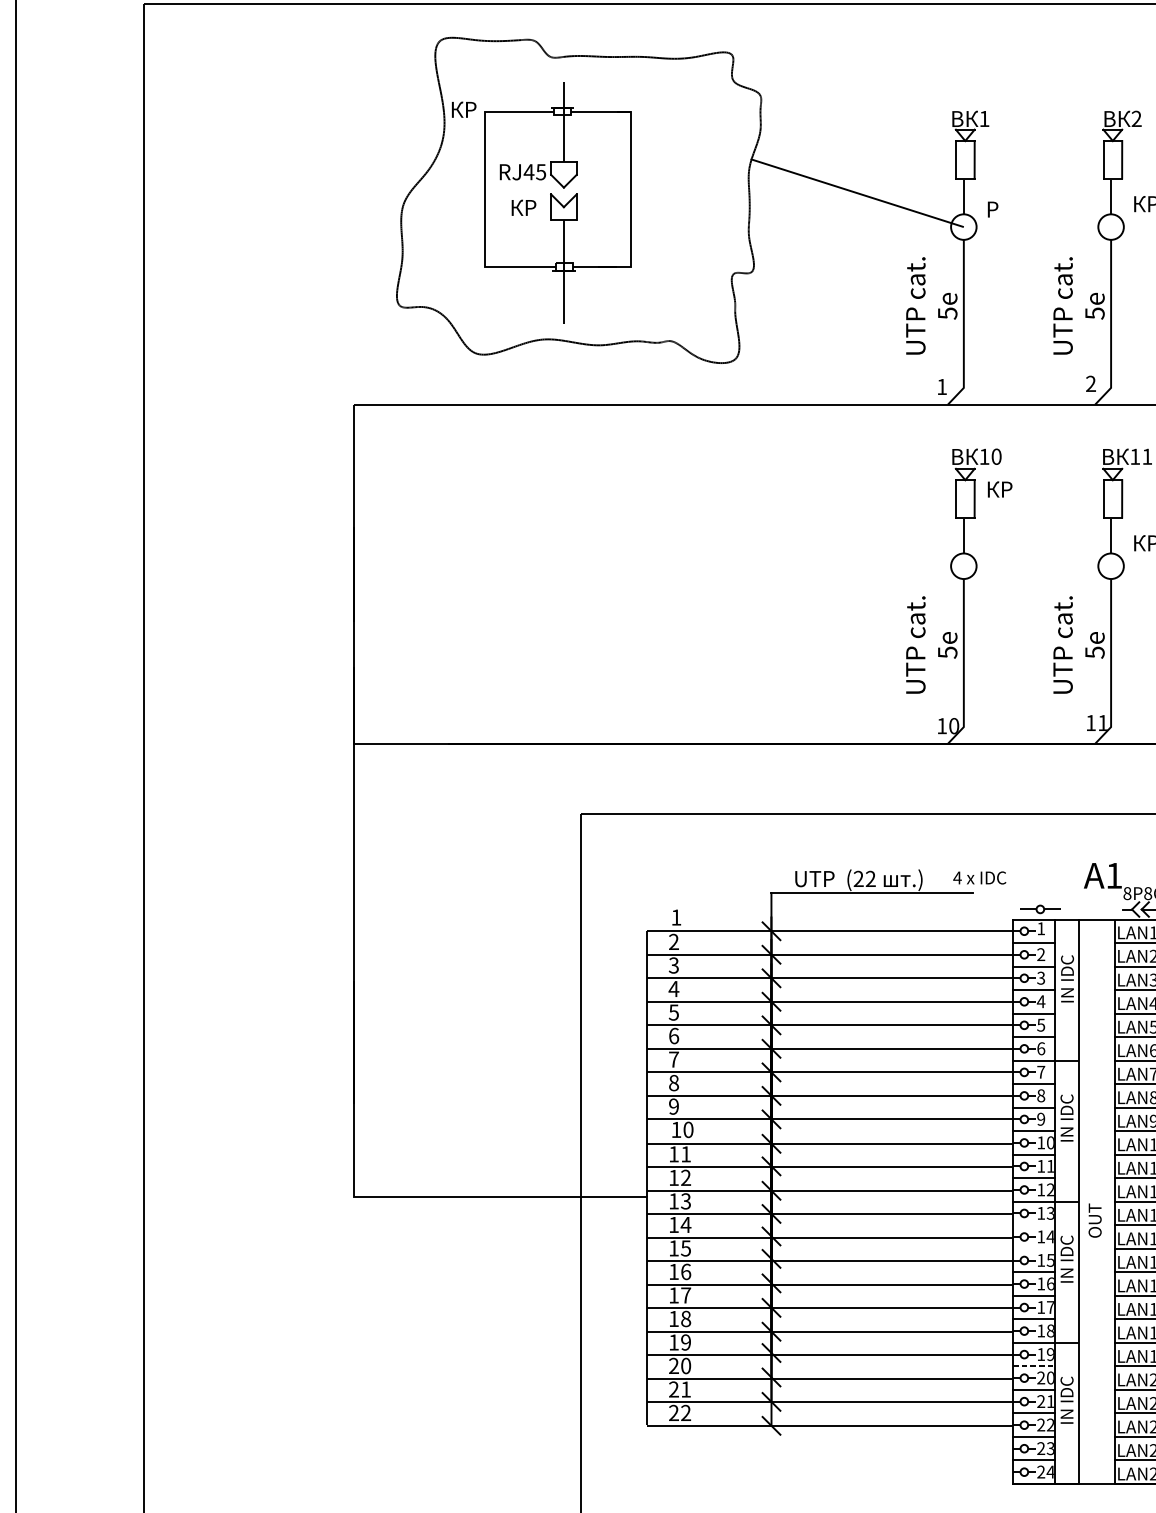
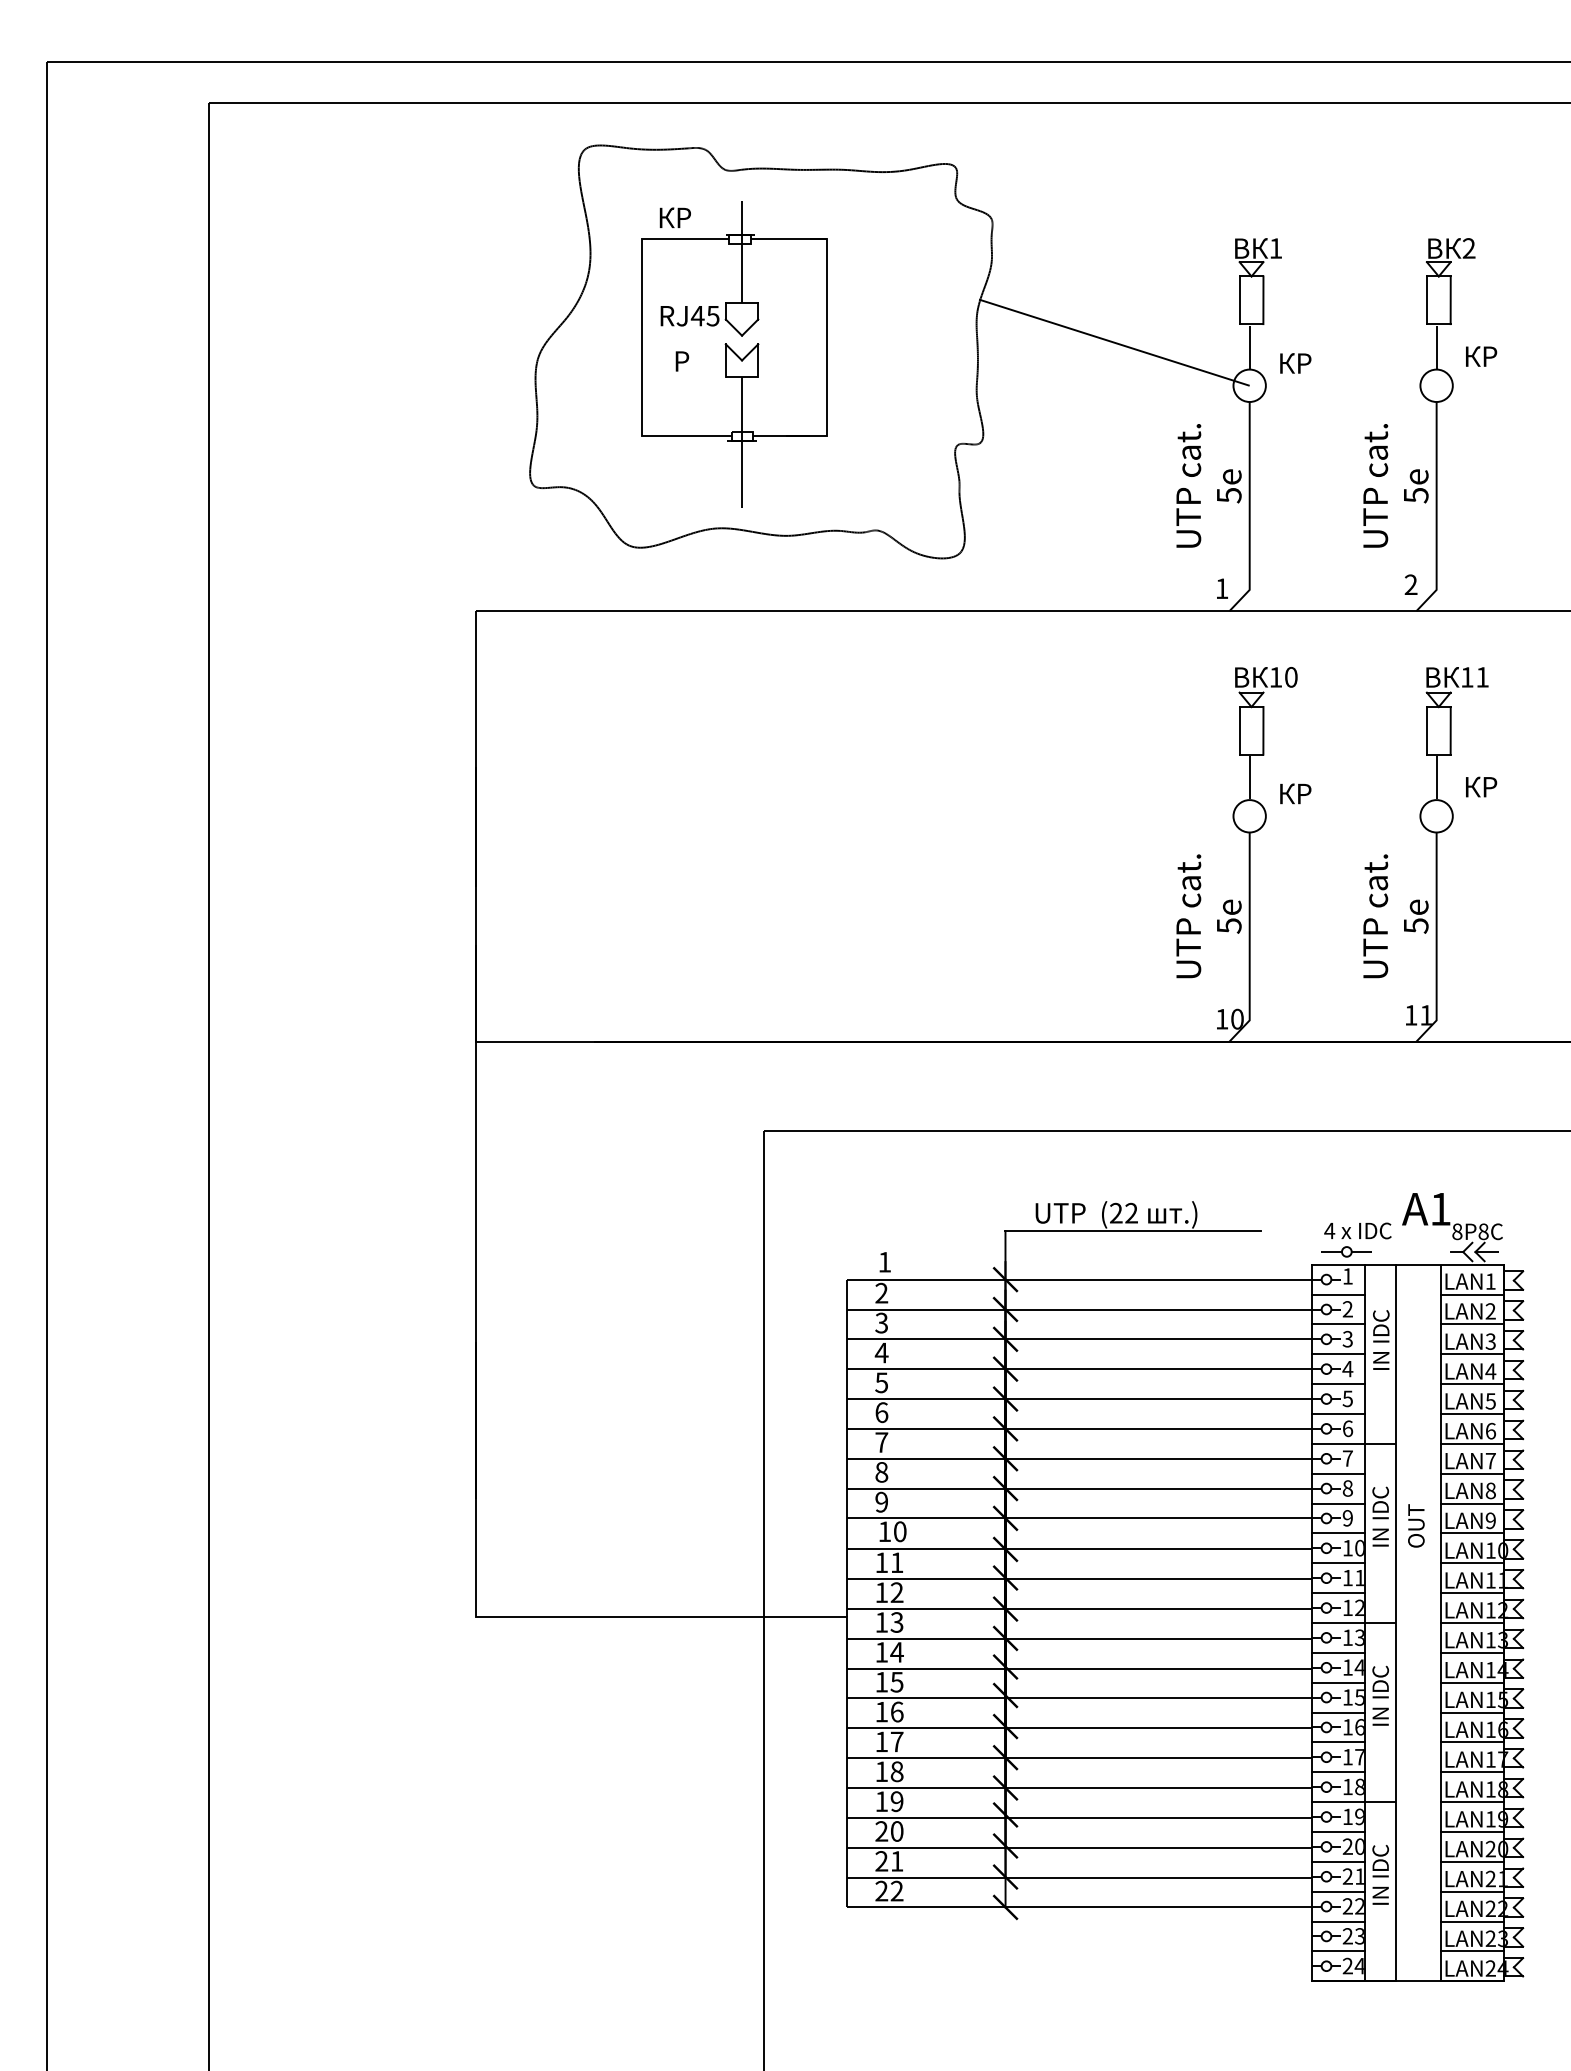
text: (463, 109) -> (674, 217), moved
text: (524, 207) -> (692, 361), КР -> Р
text: (1000, 209) -> (1296, 363), Р -> КР
text: (999, 489) -> (1295, 793), moved
text: (979, 877) -> (1357, 1230), moved
text: (1095, 1220) -> (1416, 1525), moved
line: (1033, 1225) -> (1338, 1652), added
line: (1033, 1248) -> (1338, 1682), added
line: (1033, 1366) -> (1338, 1831), dashed -> solid

